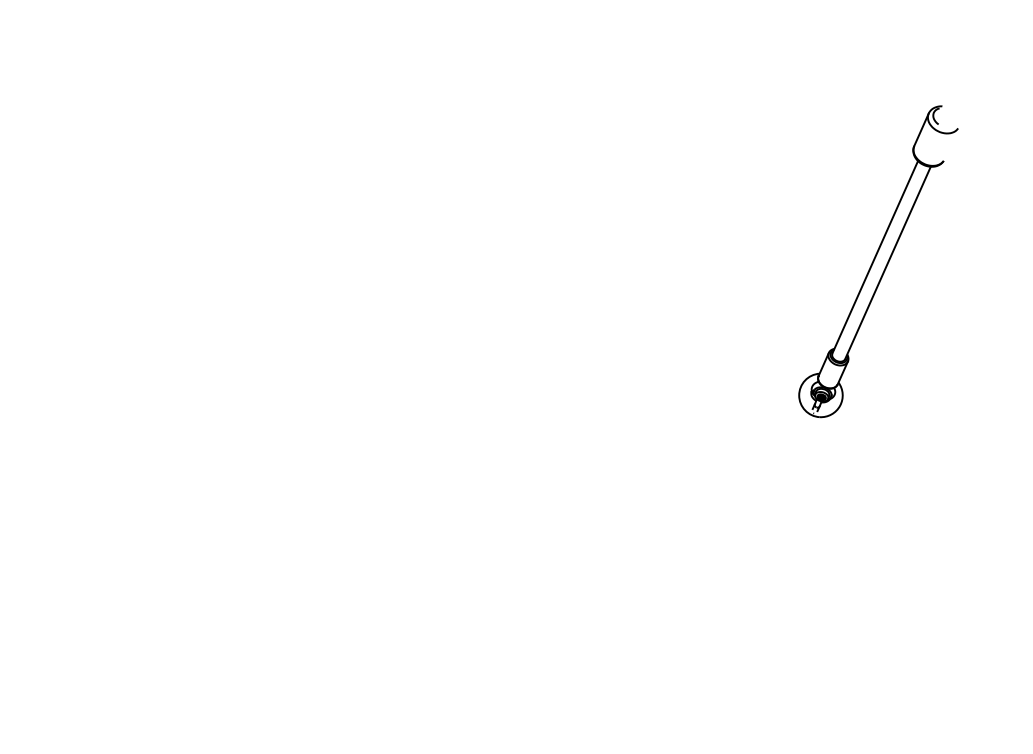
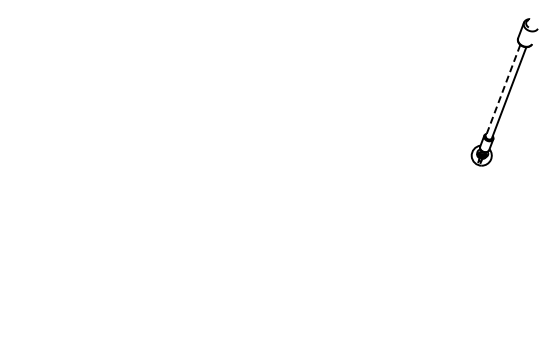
line: (876, 257) -> (503, 90), solid -> dashed

